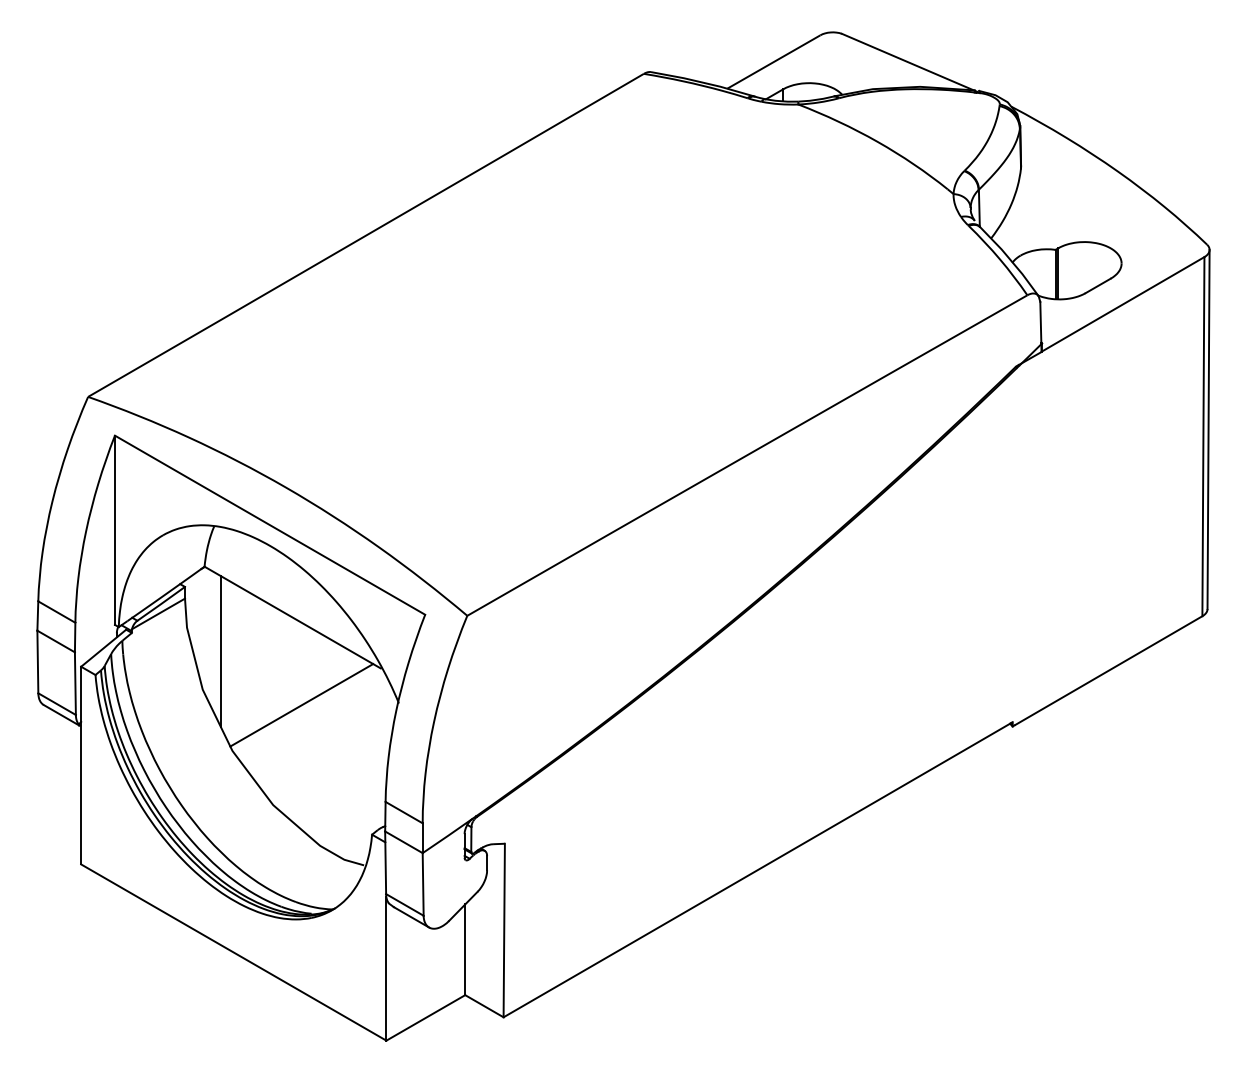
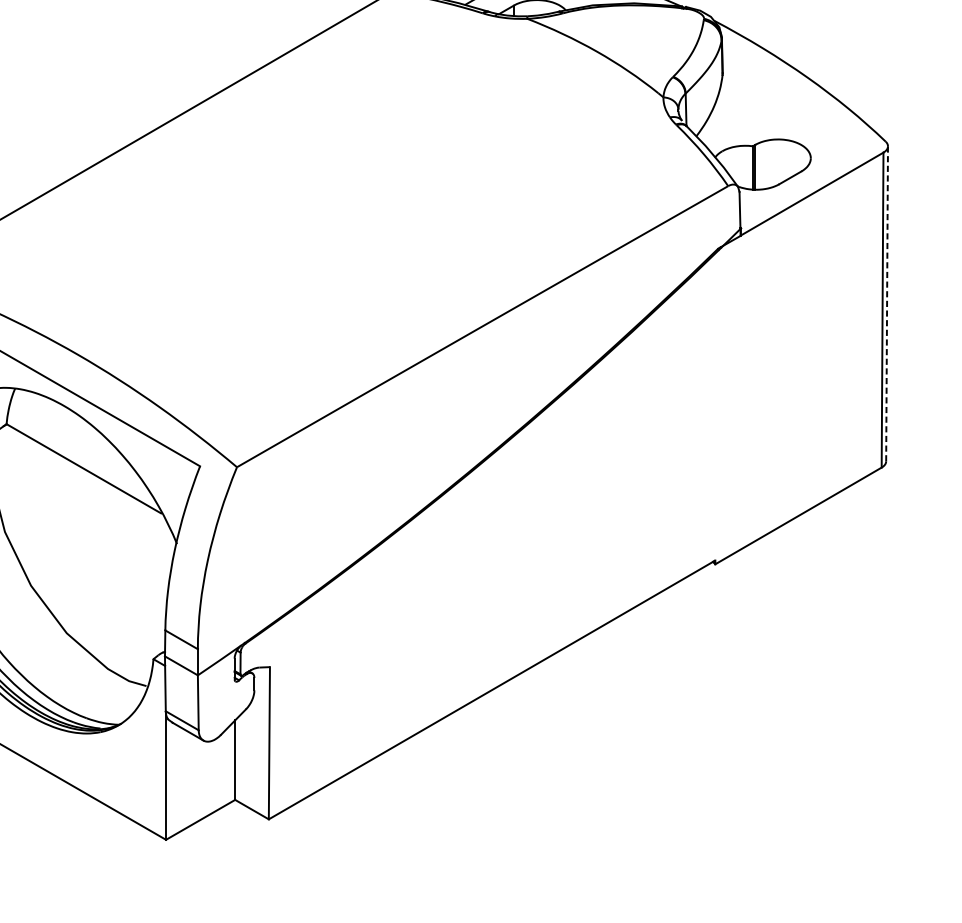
line: (1208, 429) -> (887, 303), solid -> dashed
line: (220, 650) -> (20, 497), removed
line: (301, 705) -> (91, 545), removed

